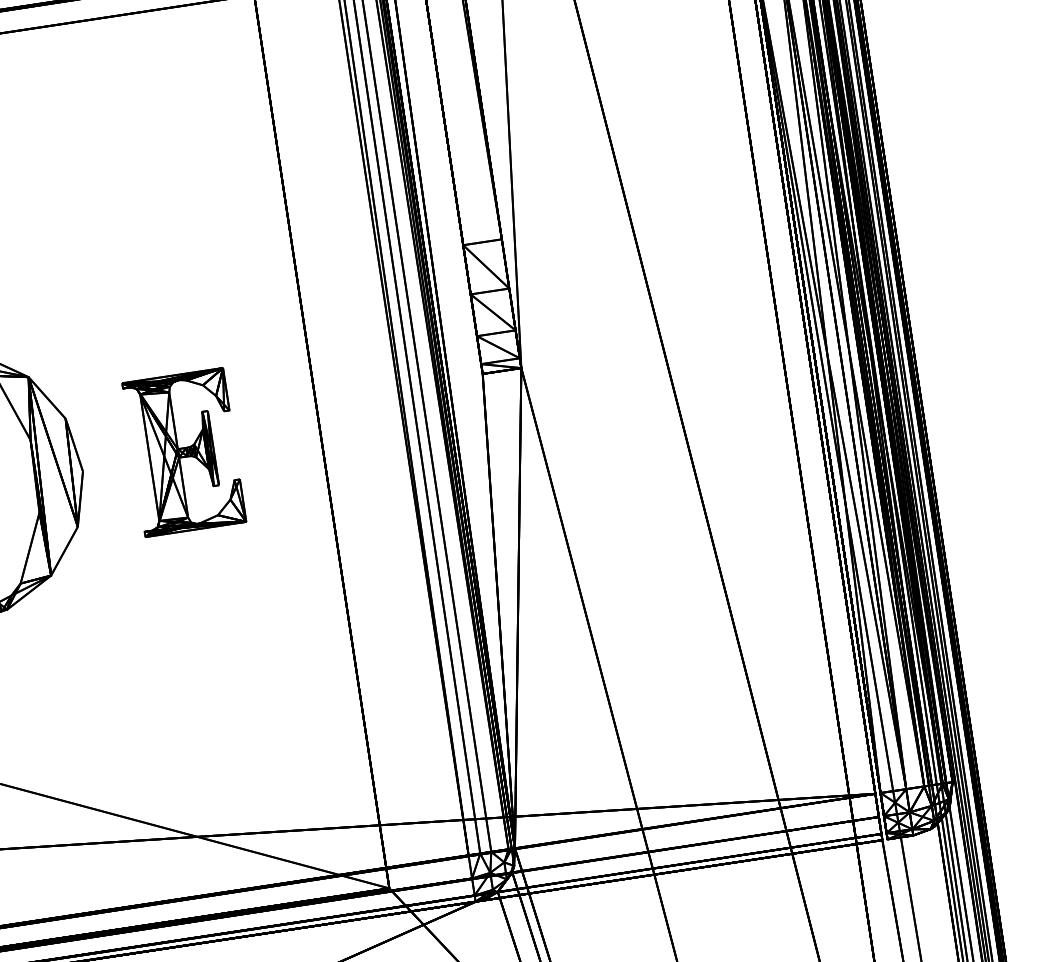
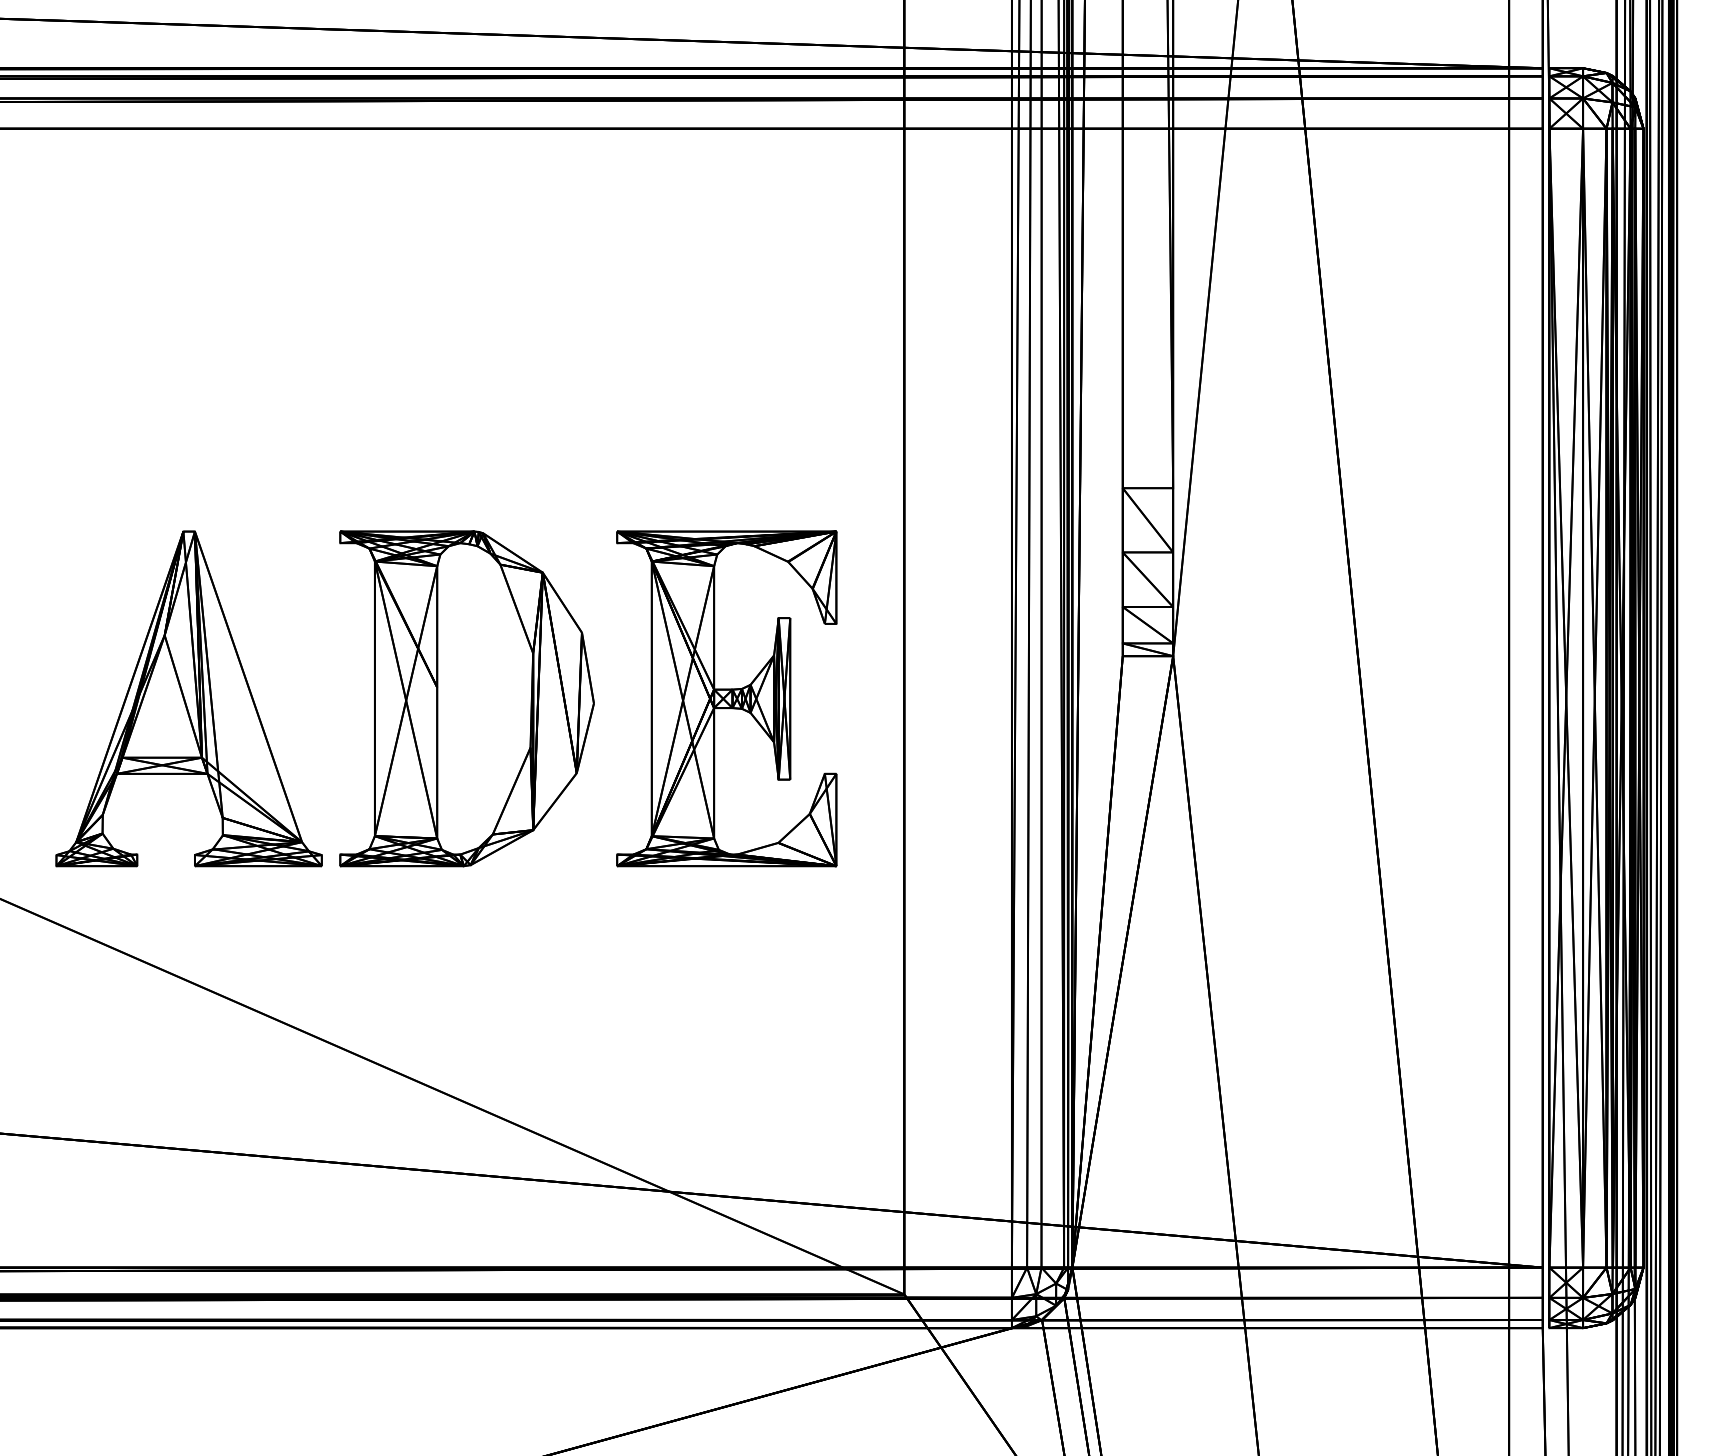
part: (183, 452) -> (726, 698), size x1.67

